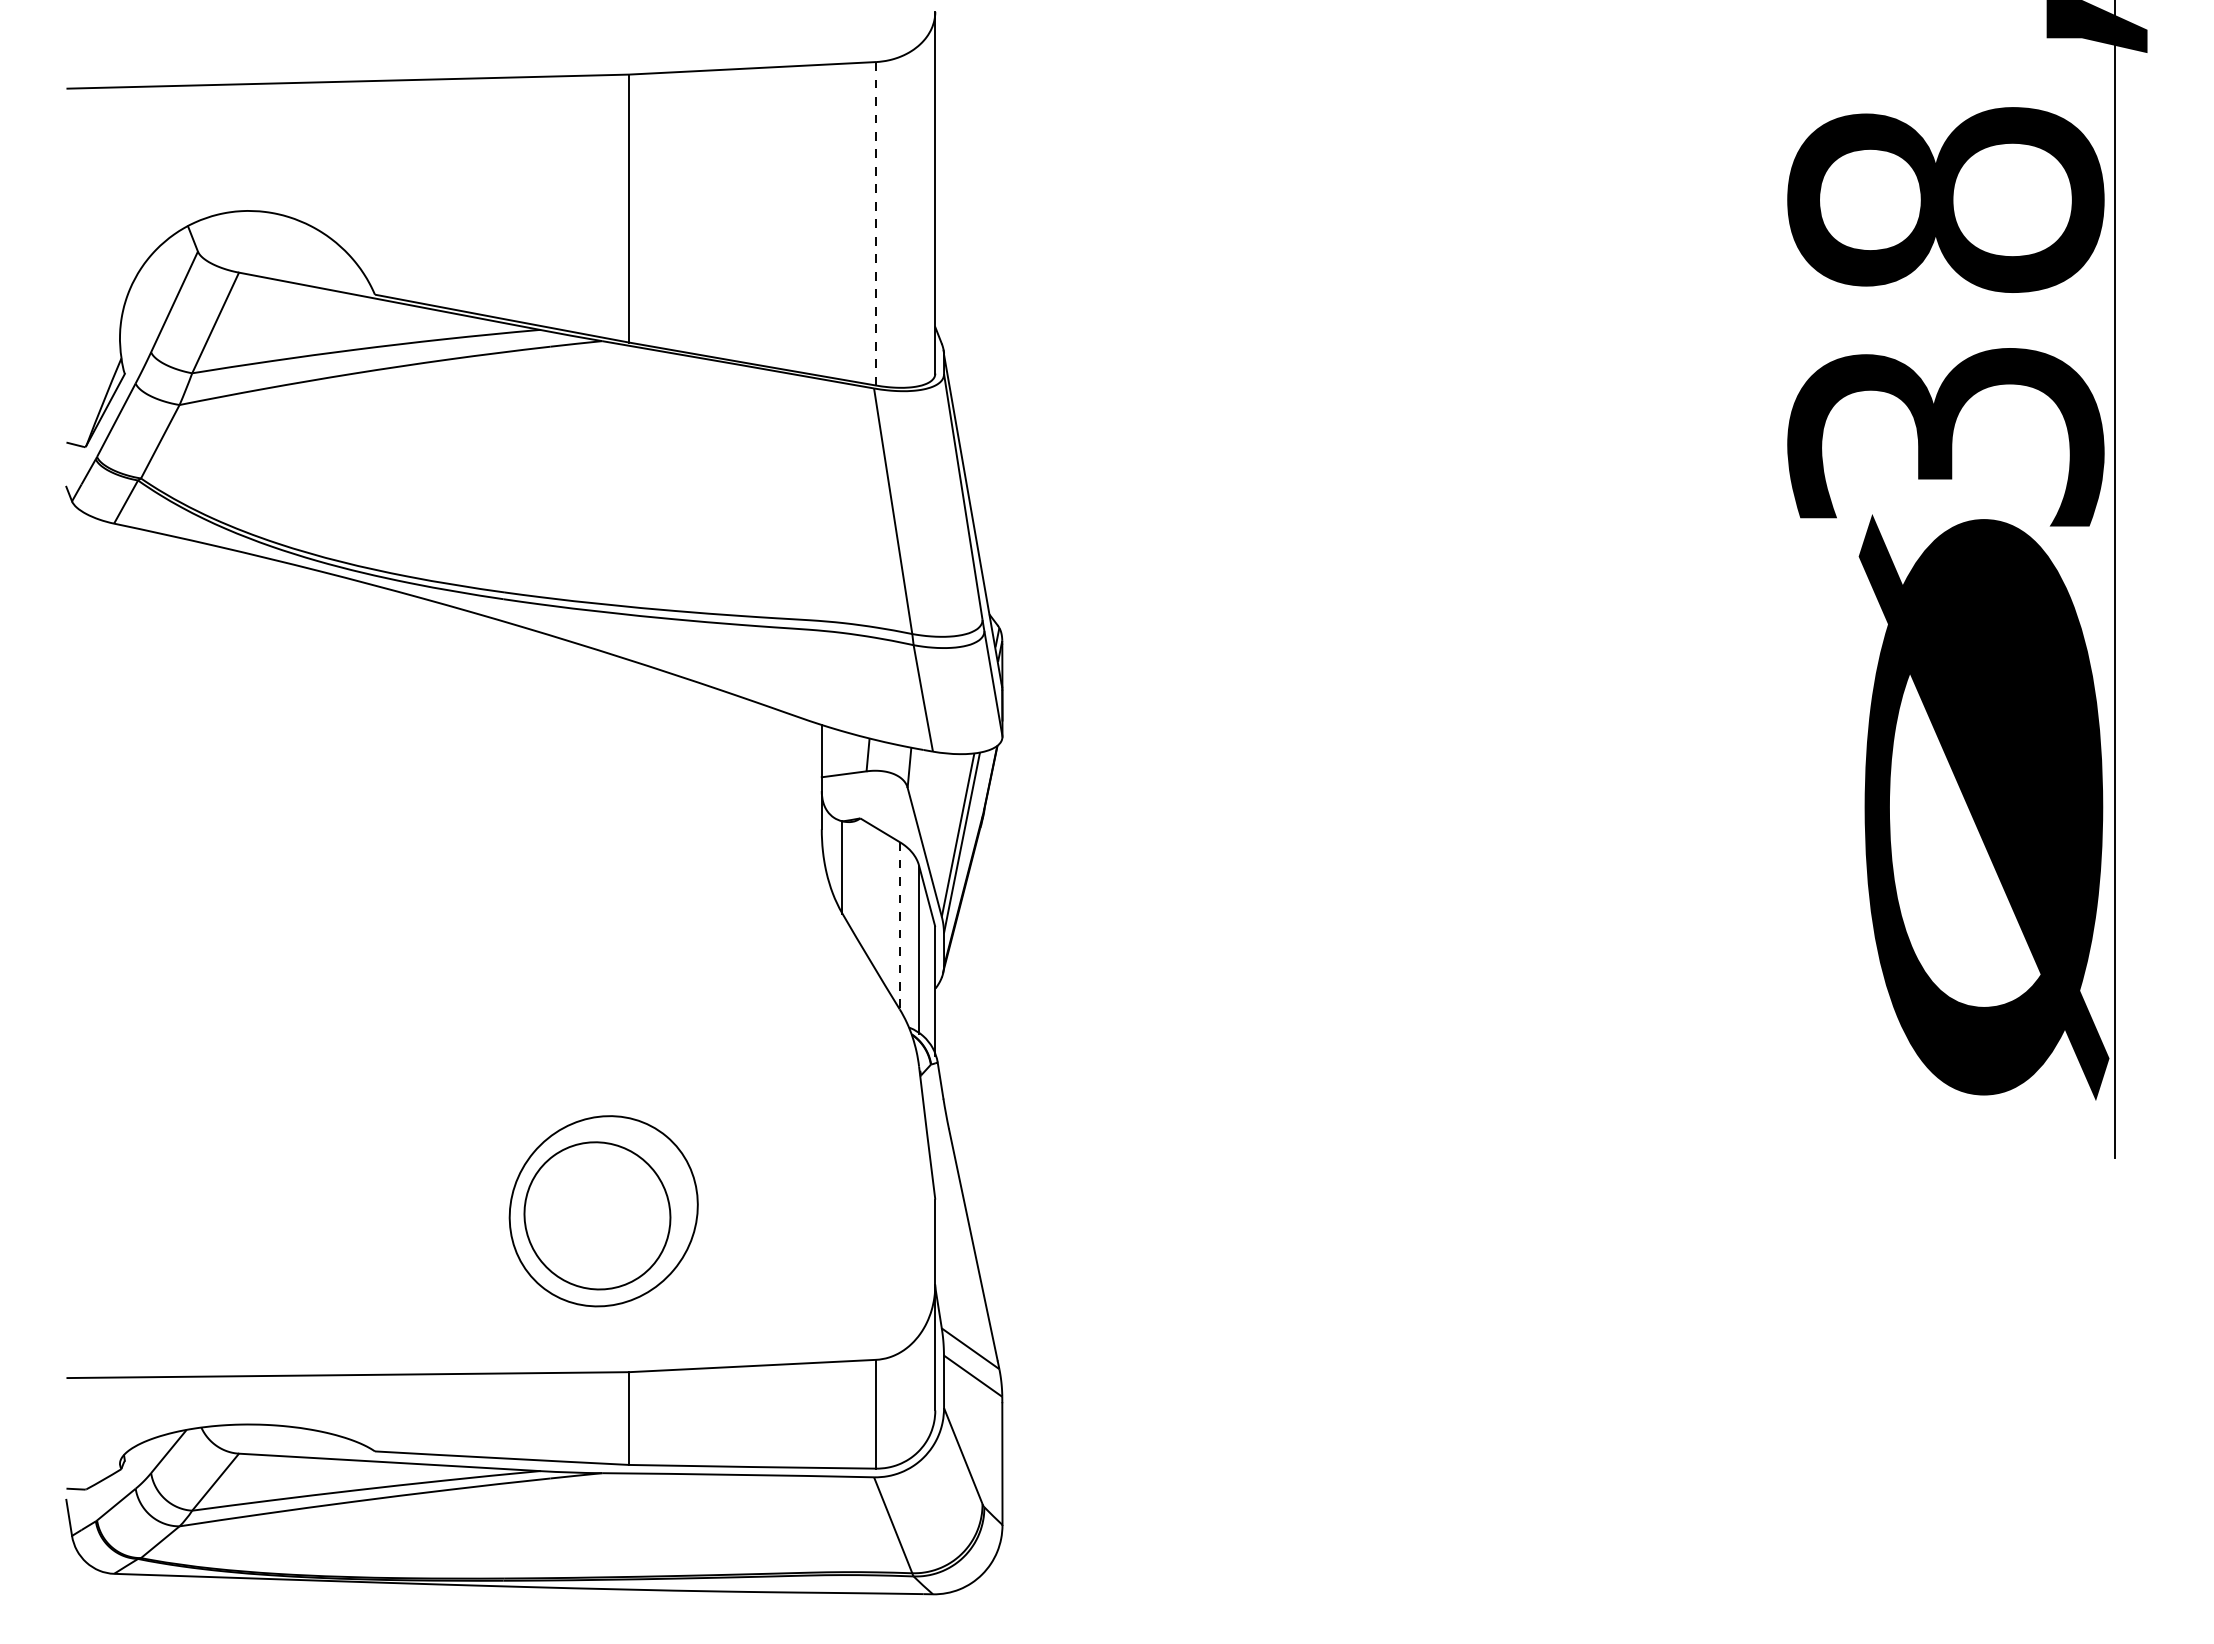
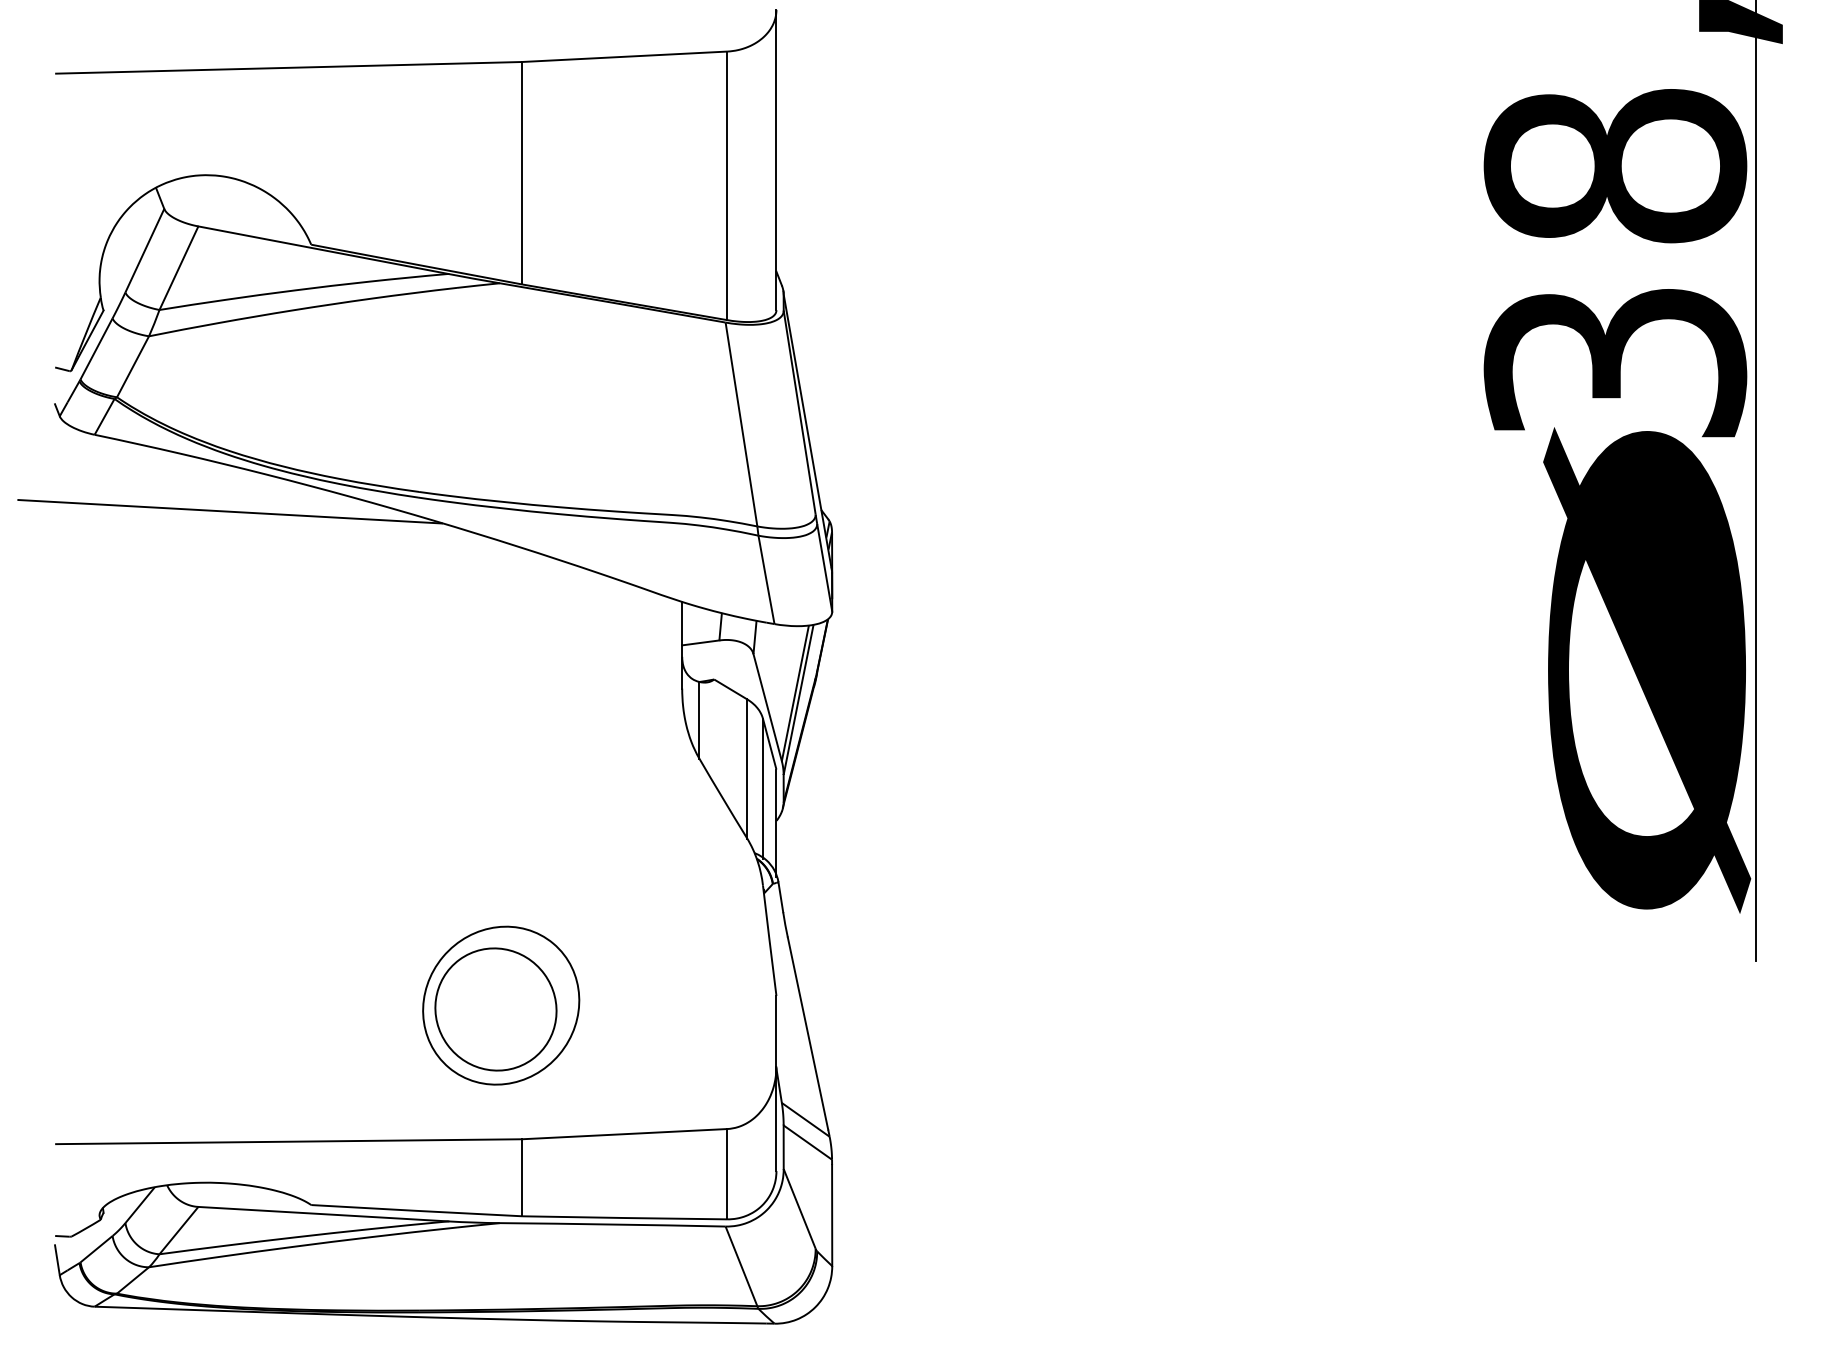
line: (876, 223) -> (727, 185), dashed -> solid
line: (276, 616) -> (229, 511), added
line: (899, 925) -> (746, 768), dashed -> solid

